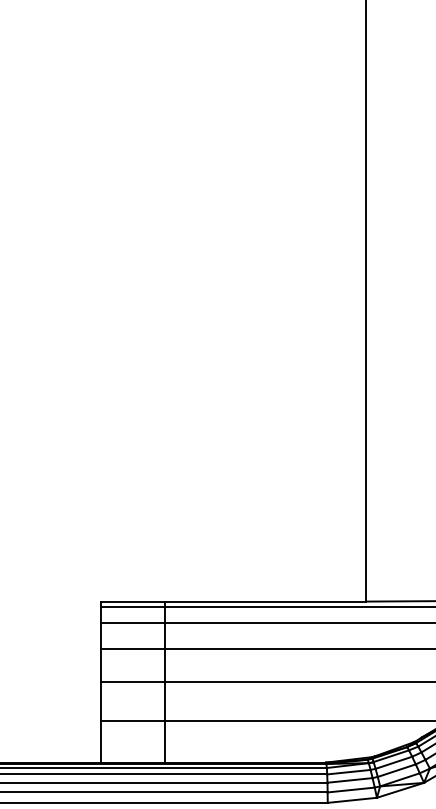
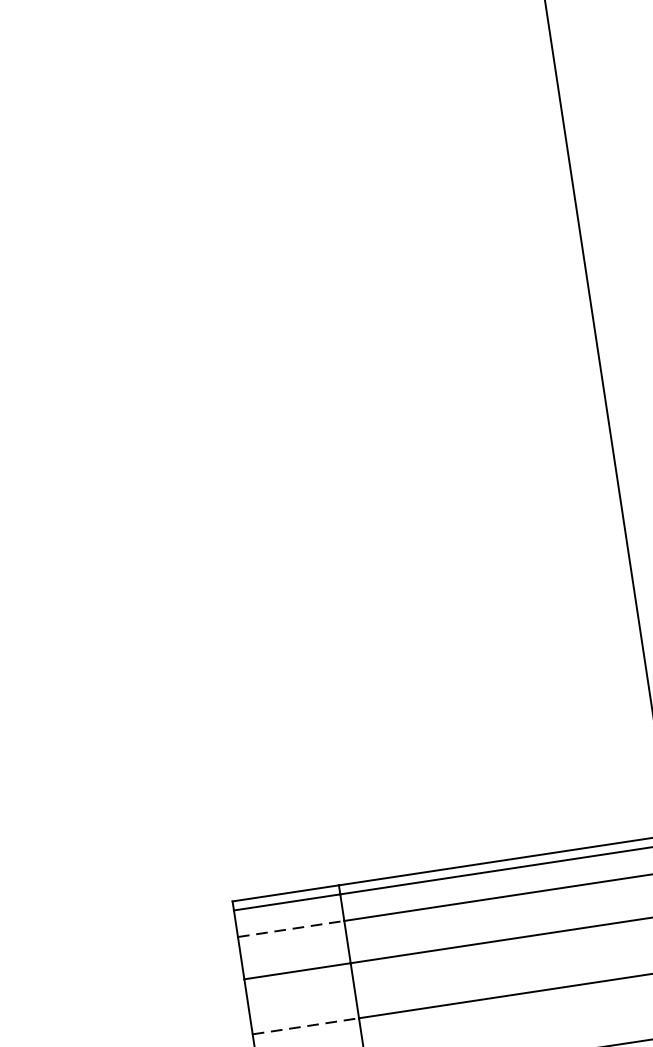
line: (133, 623) -> (292, 929), solid -> dashed
line: (133, 682) -> (307, 1026), solid -> dashed

